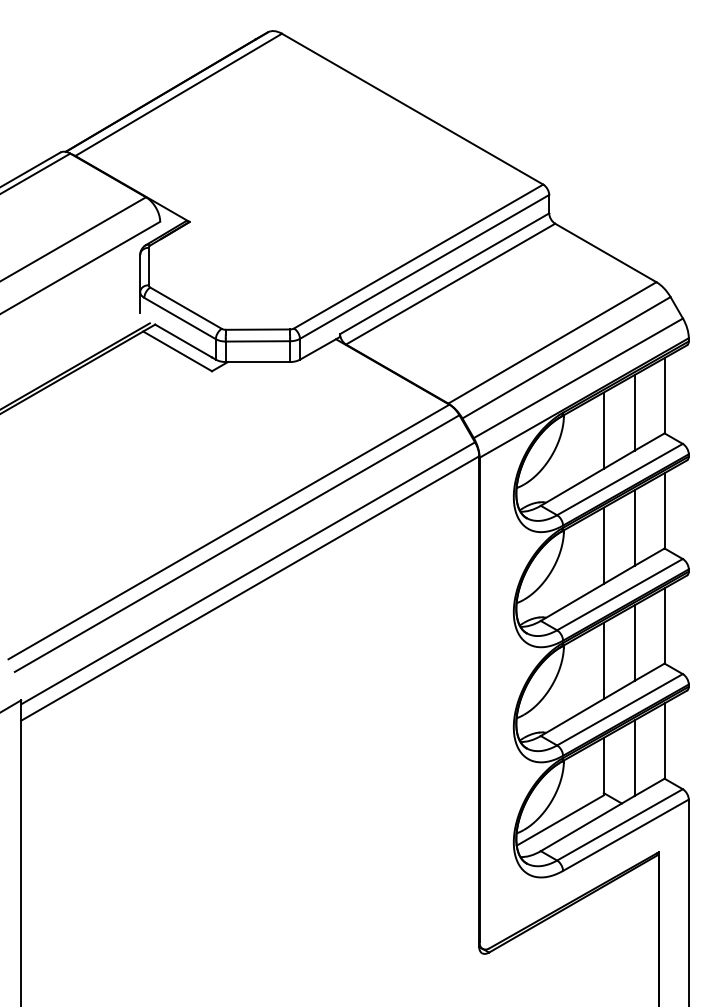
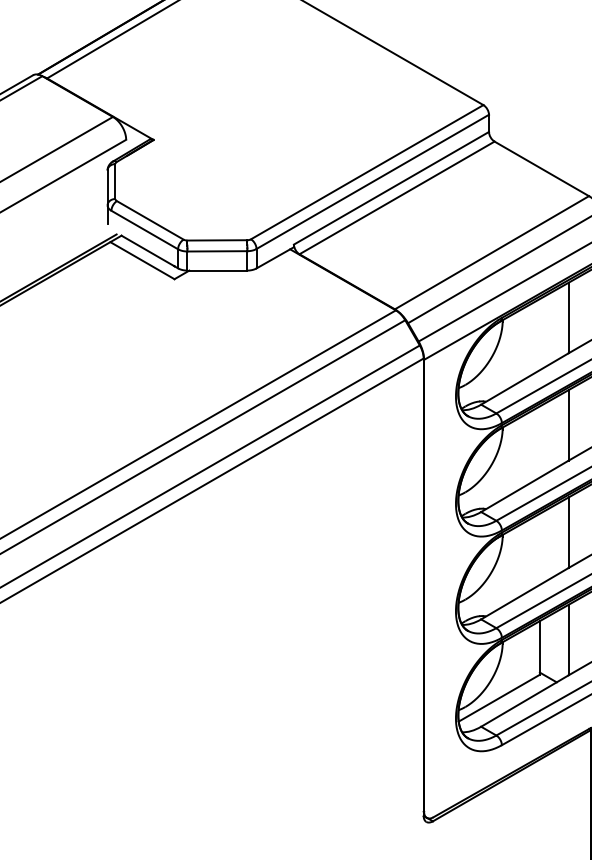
line: (603, 430) -> (539, 334), removed
line: (603, 545) -> (539, 441), removed
line: (603, 660) -> (539, 548), removed

